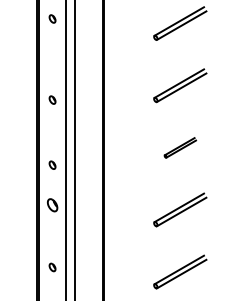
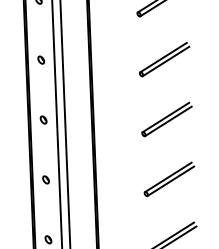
part: (52, 99) -> (41, 59), moved
part: (180, 147) -> (167, 119), size x1.67
part: (52, 164) -> (43, 119), moved
part: (52, 205) -> (45, 180), size x0.62

